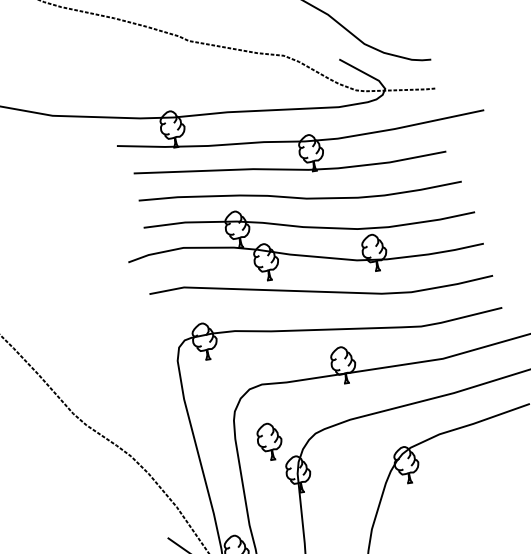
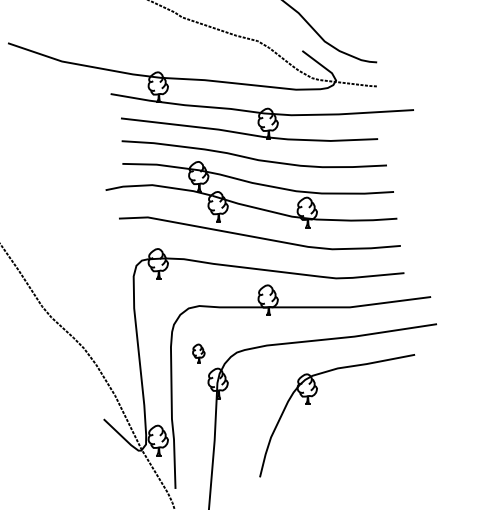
part: (269, 441) -> (198, 353), size x0.6

